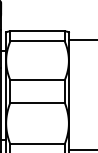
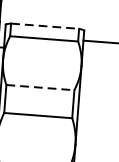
line: (38, 31) -> (46, 26), solid -> dashed
line: (38, 80) -> (41, 87), solid -> dashed

